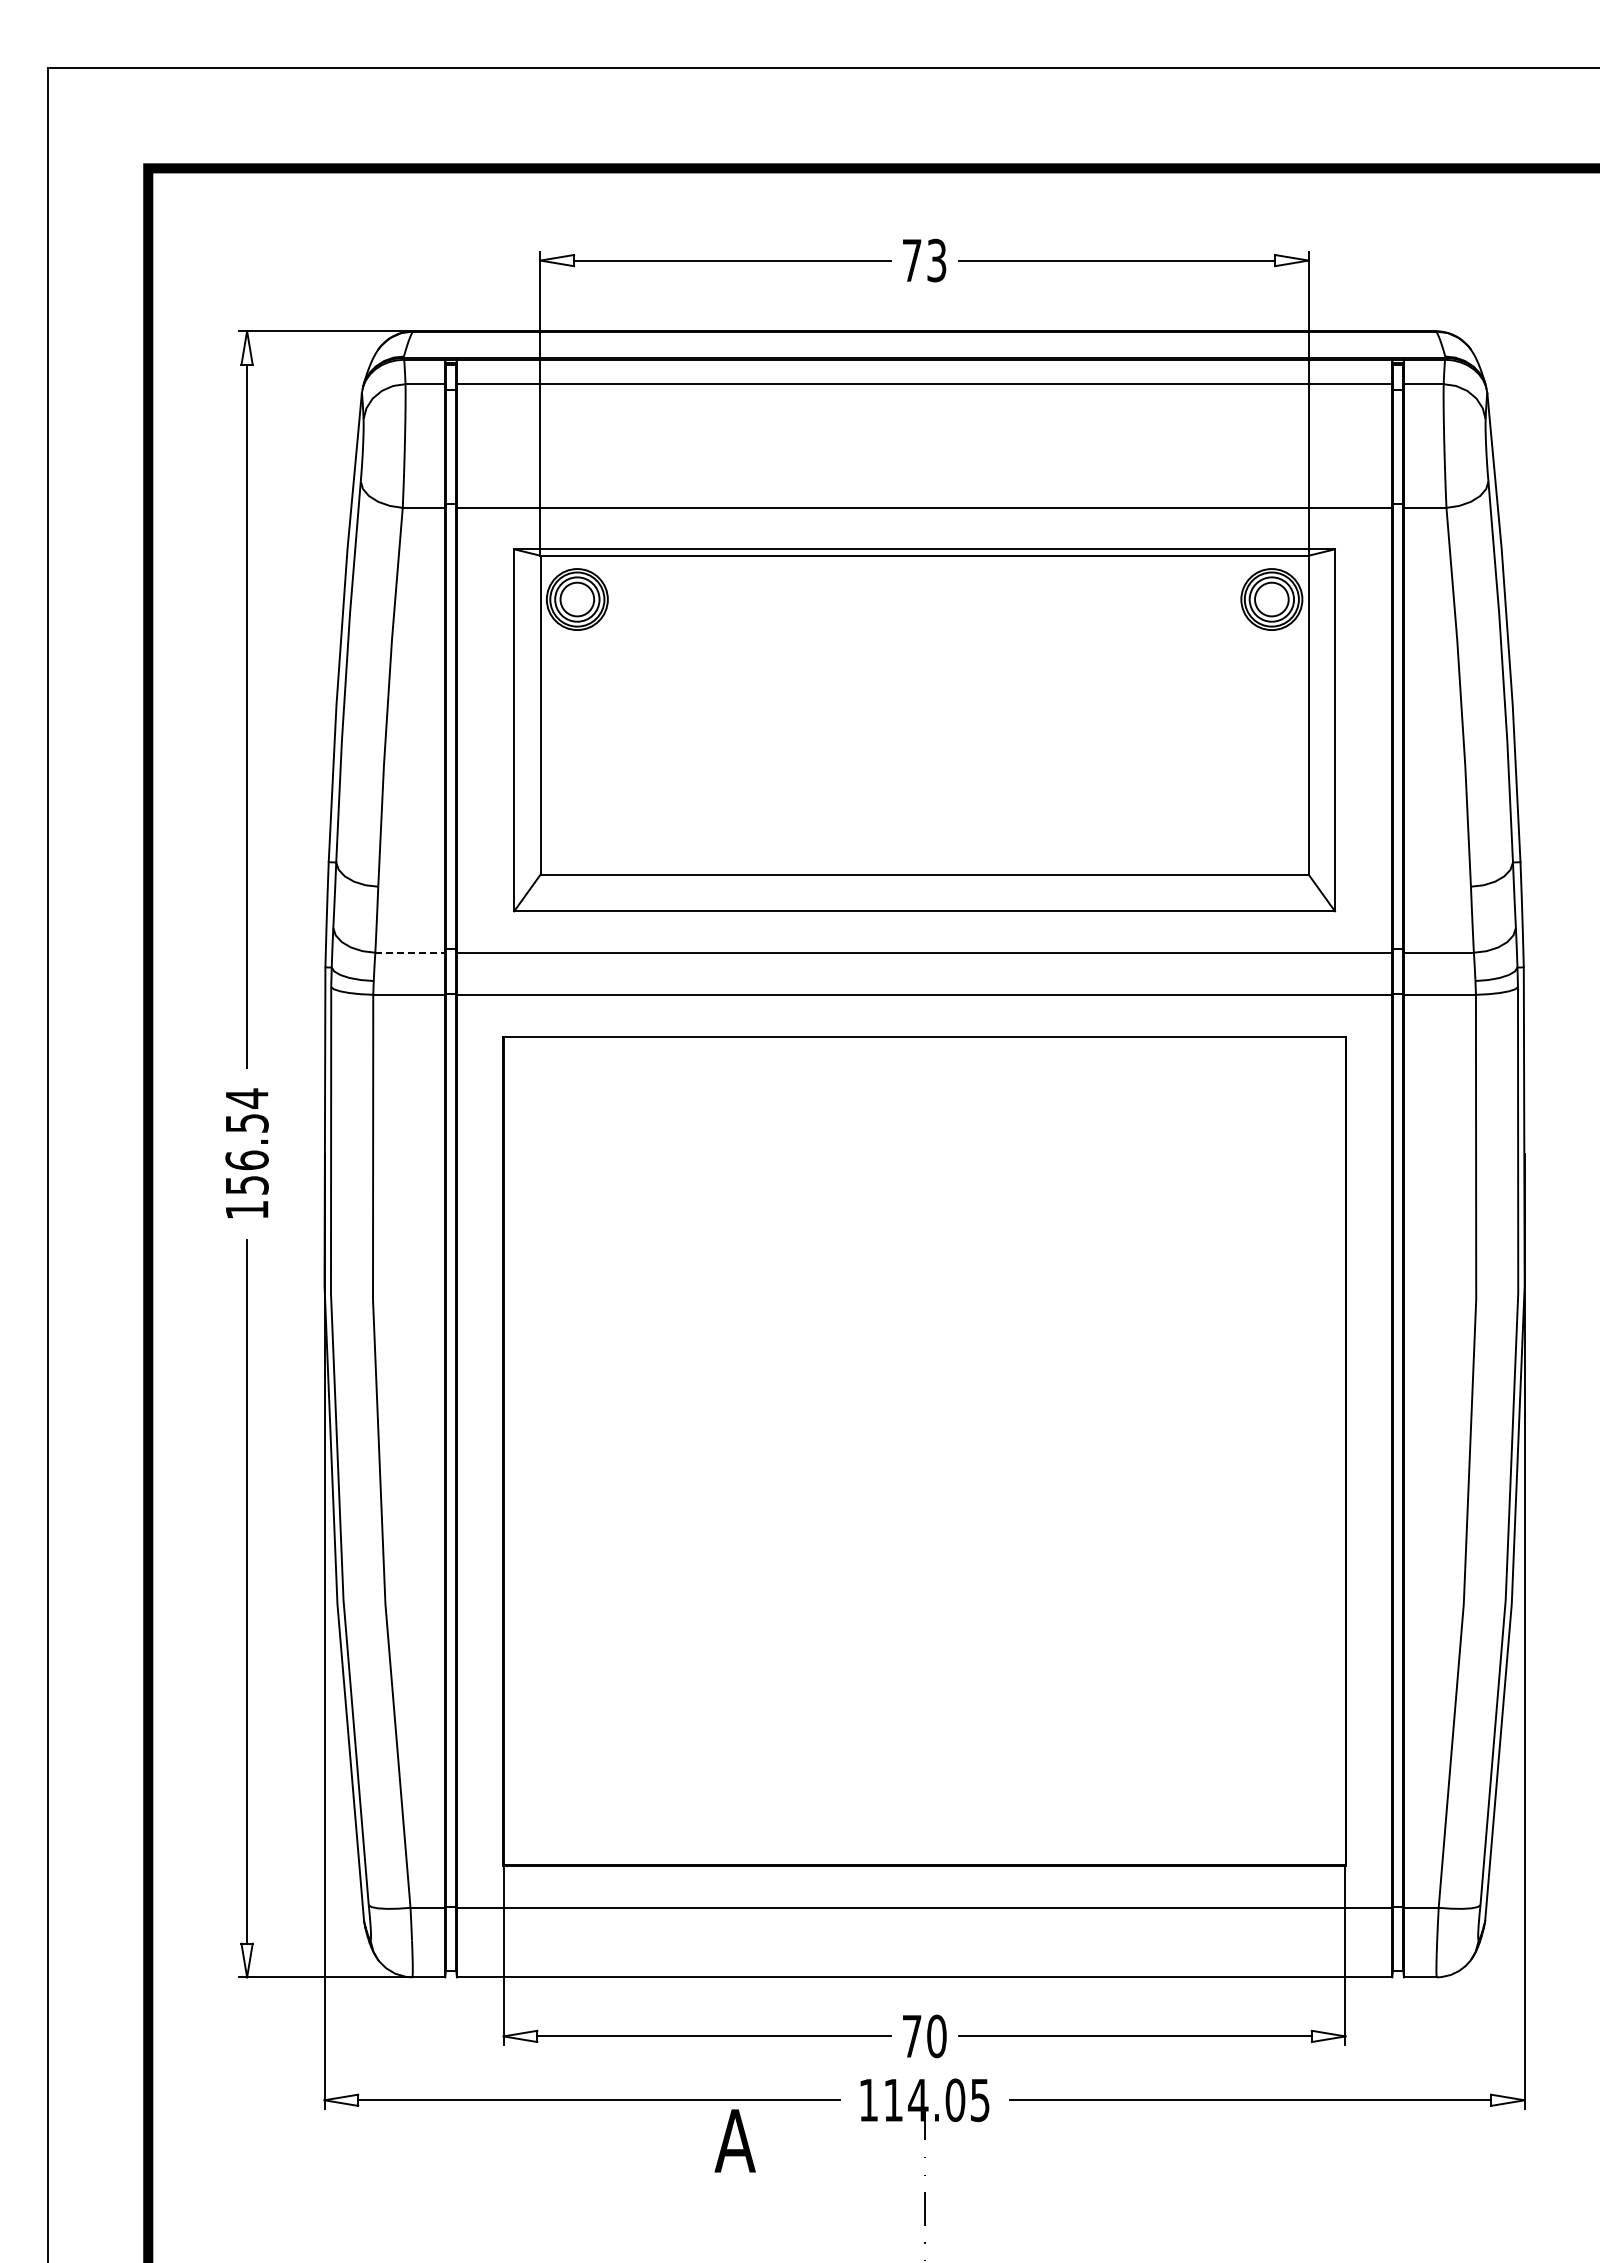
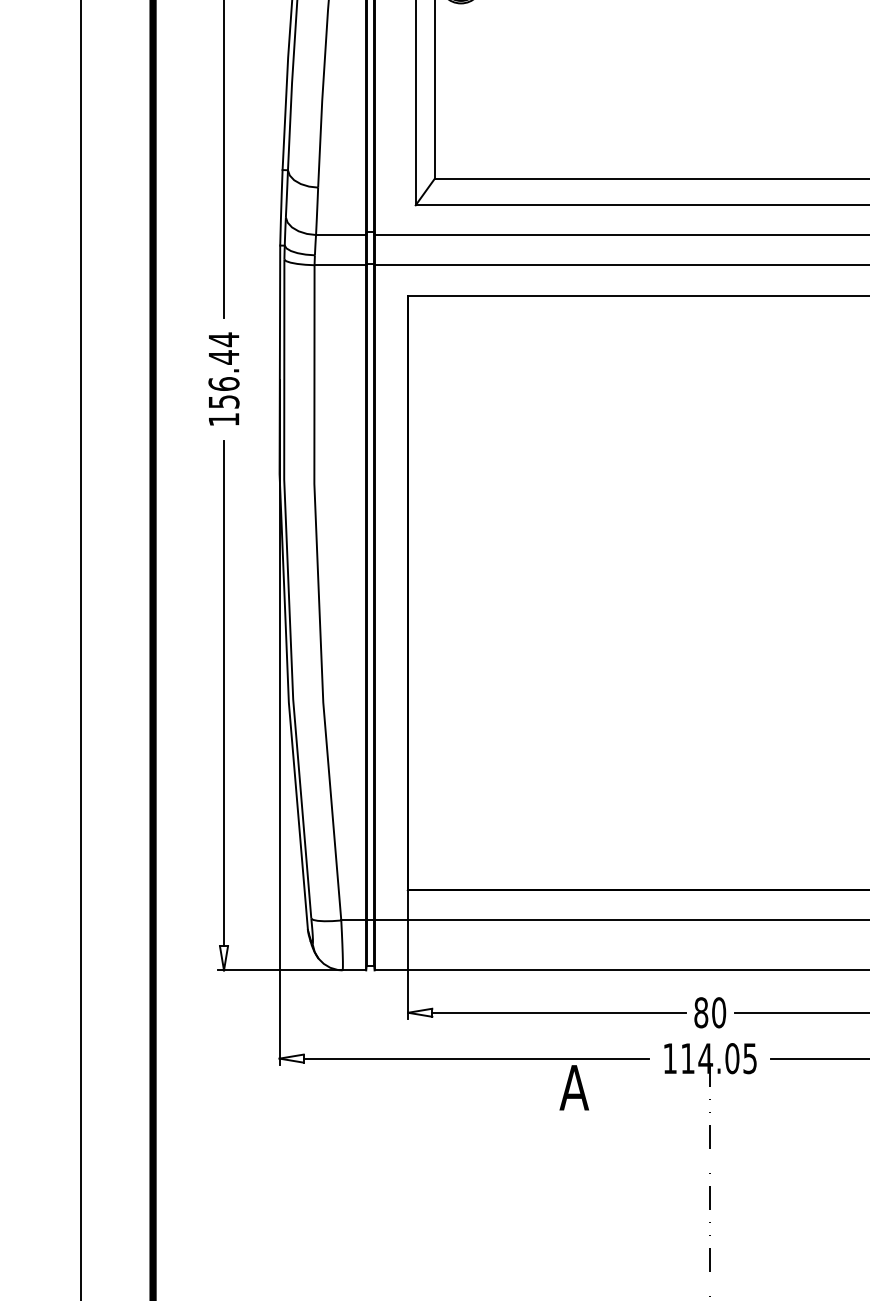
line: (410, 952) -> (341, 234), dashed -> solid
text: (247, 1123) -> (224, 357), 156.54 -> 156.44
text: (911, 2036) -> (700, 1012), 70 -> 80

